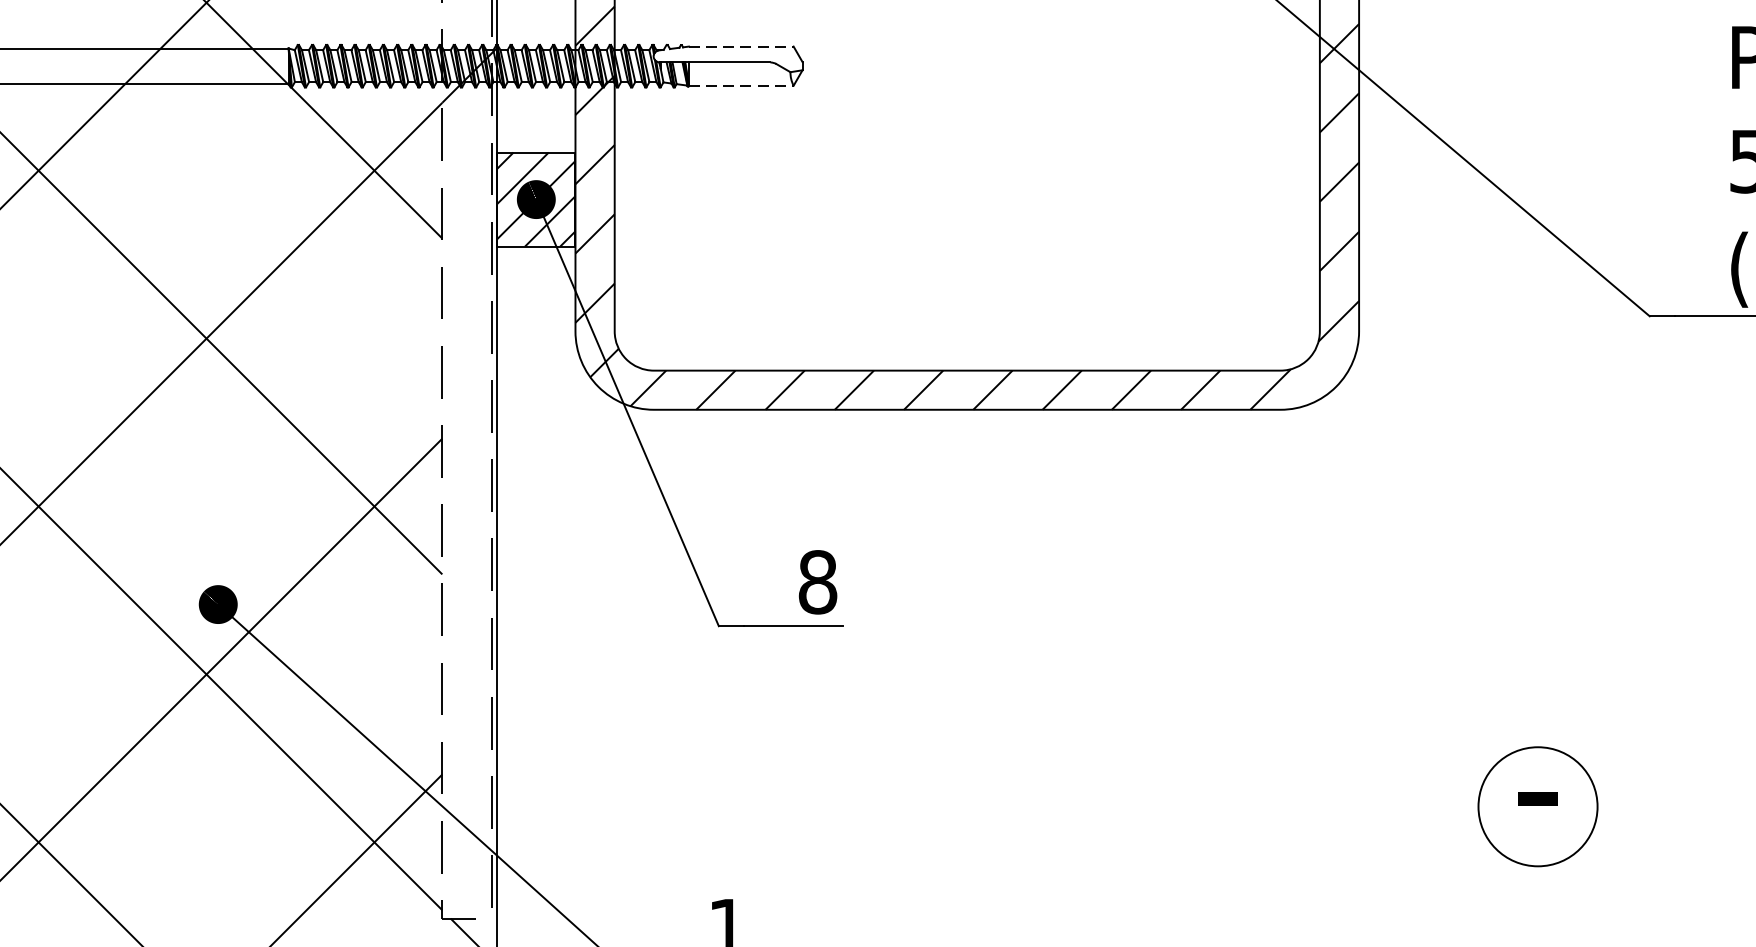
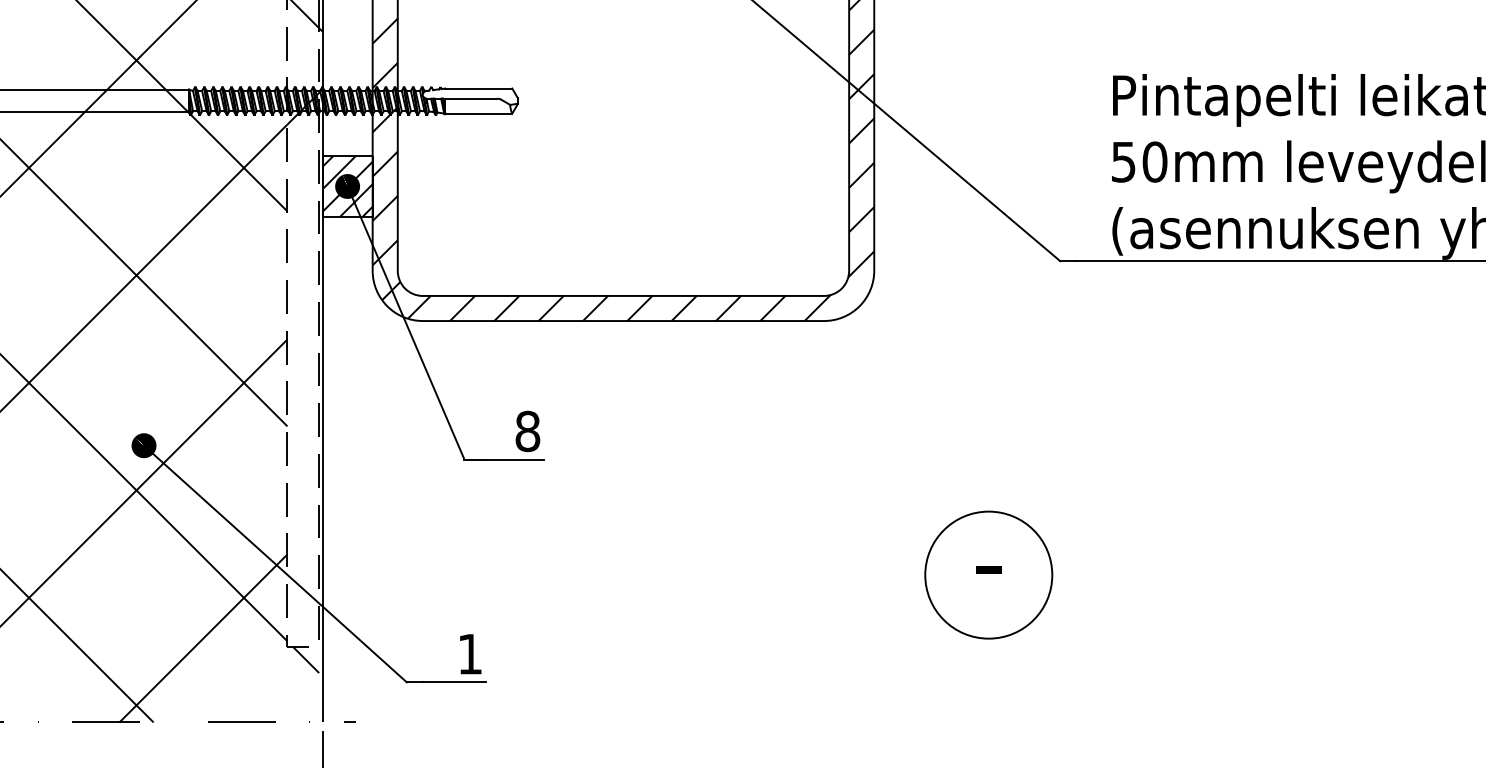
line: (740, 46) -> (478, 88), dashed -> solid
line: (740, 85) -> (478, 113), dashed -> solid
circle: (1537, 805) -> (988, 574), size x1.67

